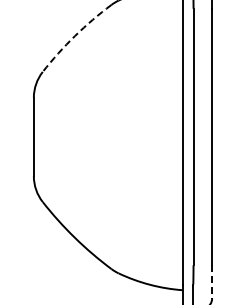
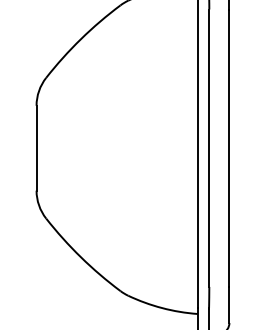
arc: (74, 36) -> (80, 39), dashed -> solid
line: (212, 281) -> (229, 304), dashed -> solid

